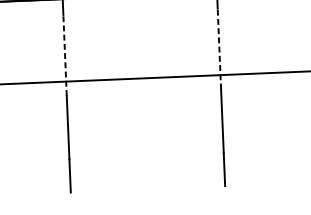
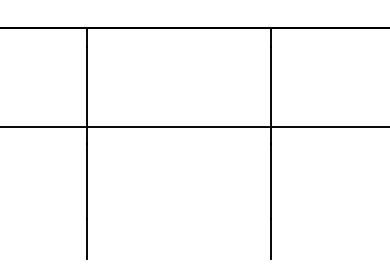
line: (219, 48) -> (270, 94), dashed -> solid
line: (65, 54) -> (86, 94), dashed -> solid

